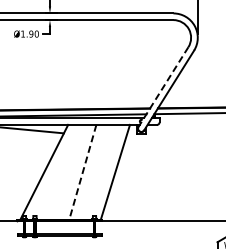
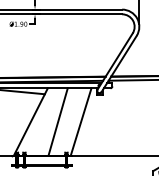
line: (163, 87) -> (115, 61), dashed -> solid
line: (82, 172) -> (57, 121), dashed -> solid

